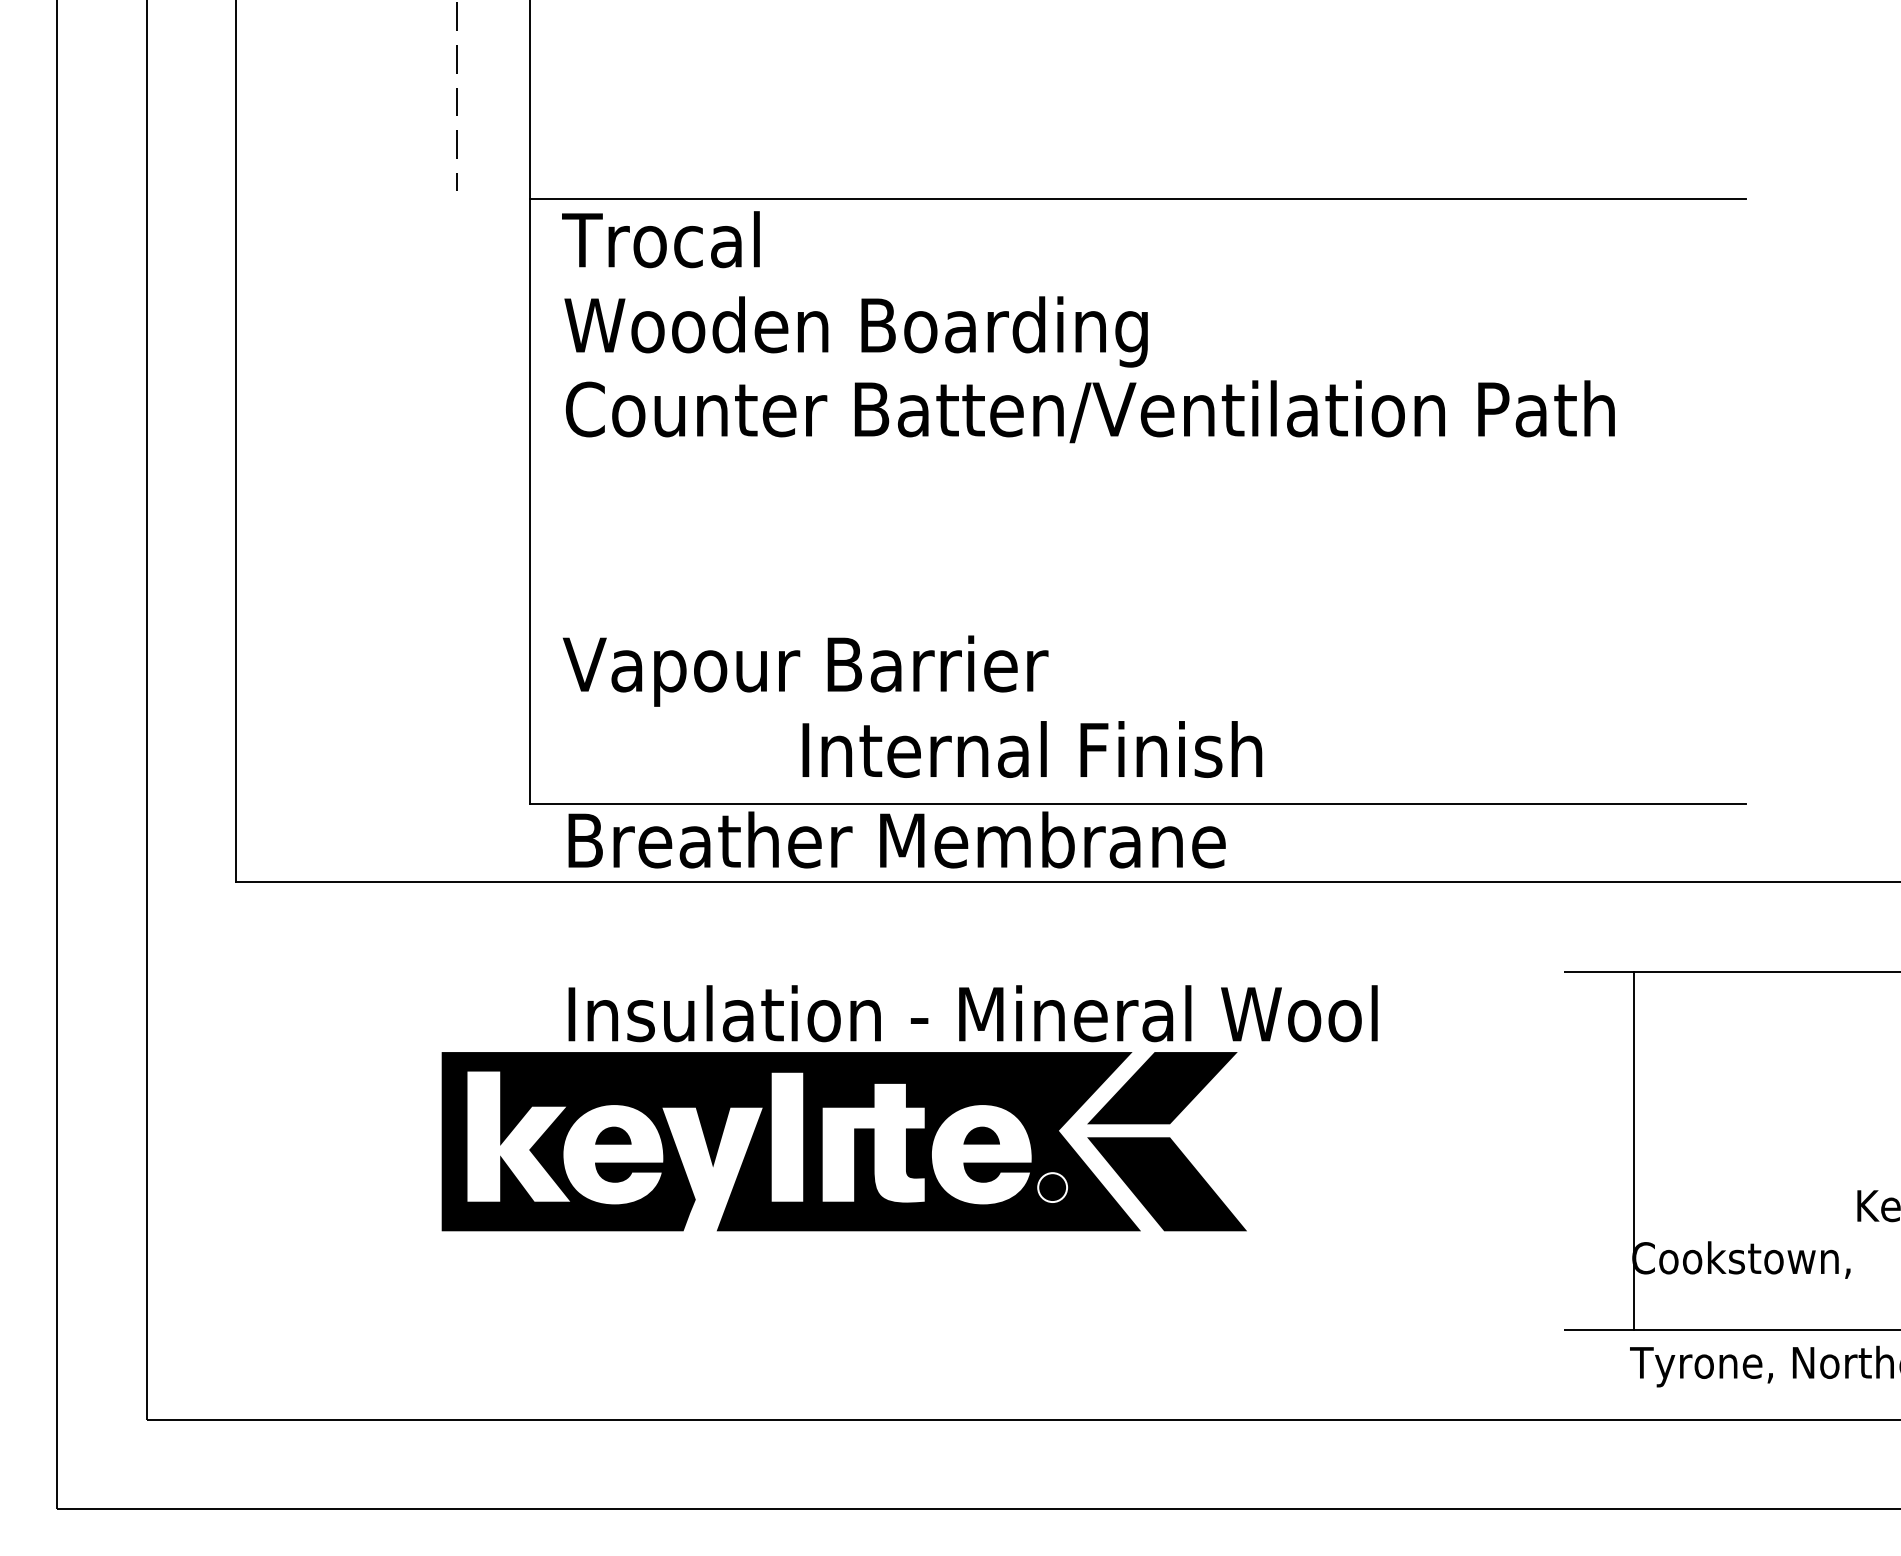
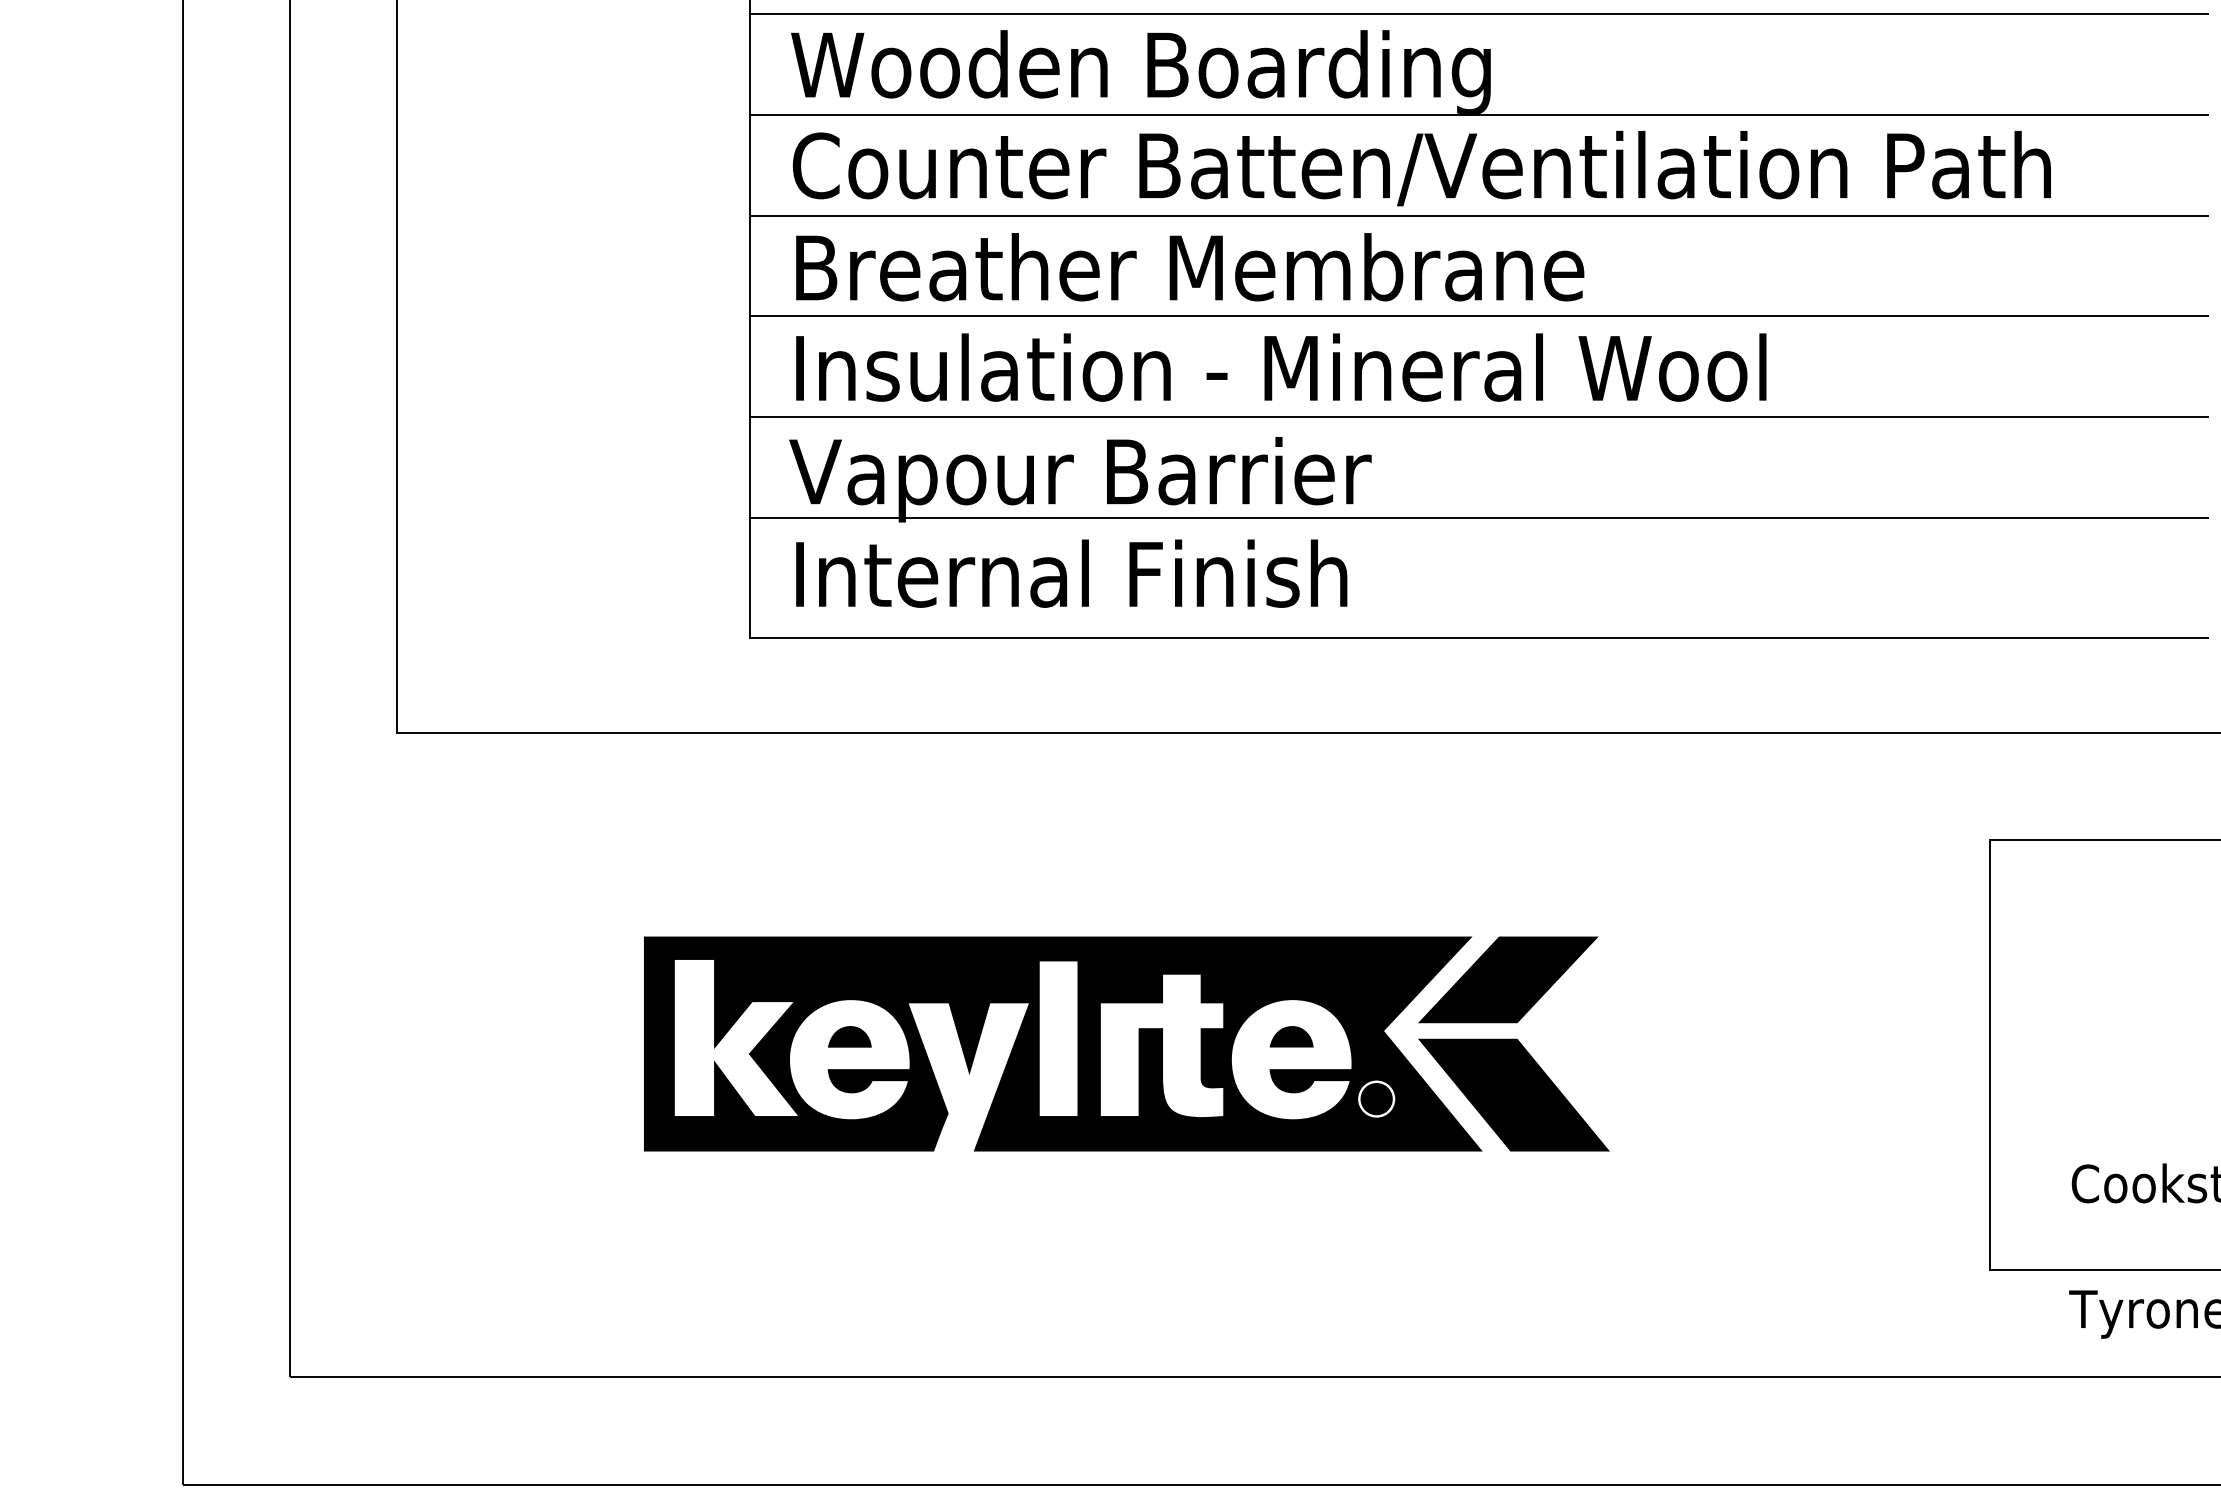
line: (1137, 282) -> (1478, 13), added
line: (1137, 366) -> (1478, 114), added
line: (1137, 450) -> (1478, 215), added
line: (1137, 534) -> (1478, 315), added
line: (1137, 618) -> (1478, 416), added
line: (1137, 702) -> (1478, 517), added
text: (1032, 749) -> (1071, 573), moved
text: (896, 839) -> (1189, 266), moved
text: (972, 1013) -> (1280, 367), moved
line: (1634, 1150) -> (1990, 1054), moved

